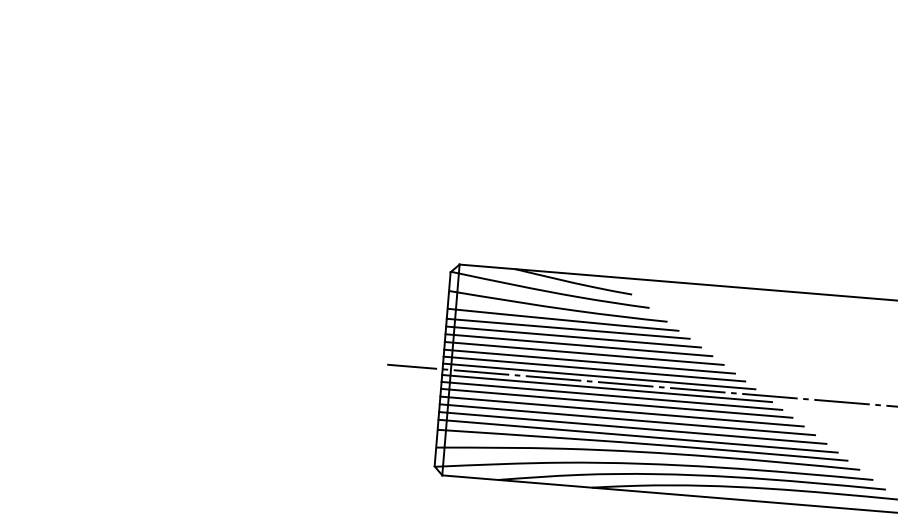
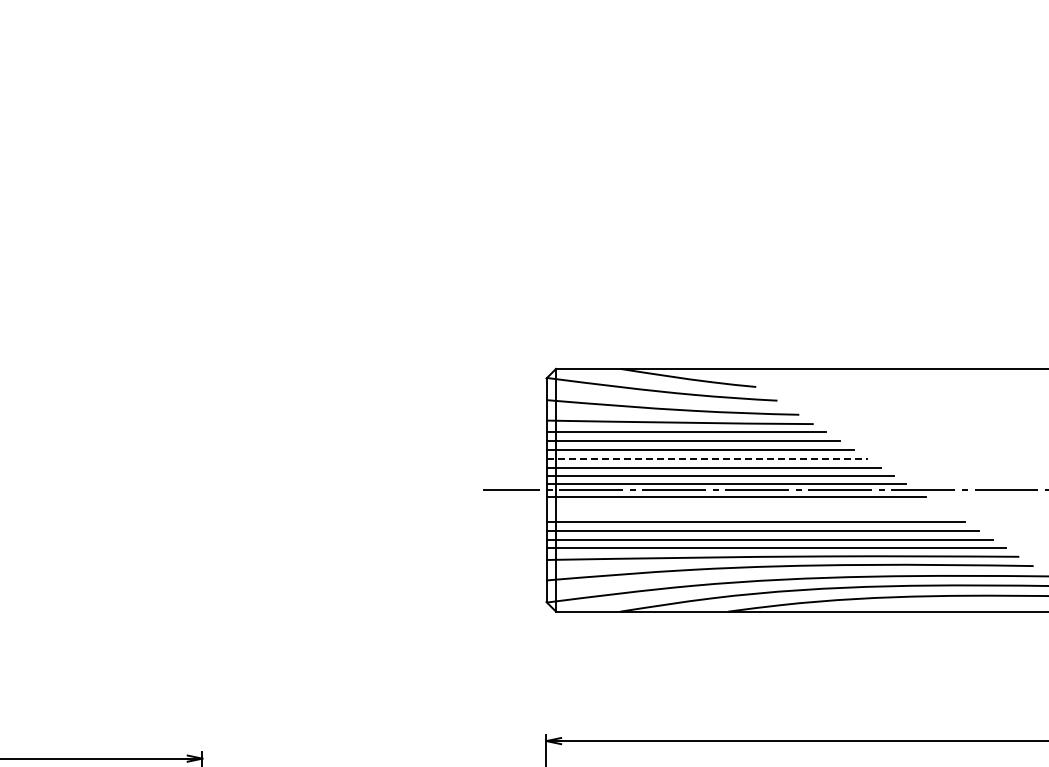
line: (584, 353) -> (707, 458), solid -> dashed
line: (611, 395) -> (742, 504), removed
line: (616, 402) -> (748, 512), removed

